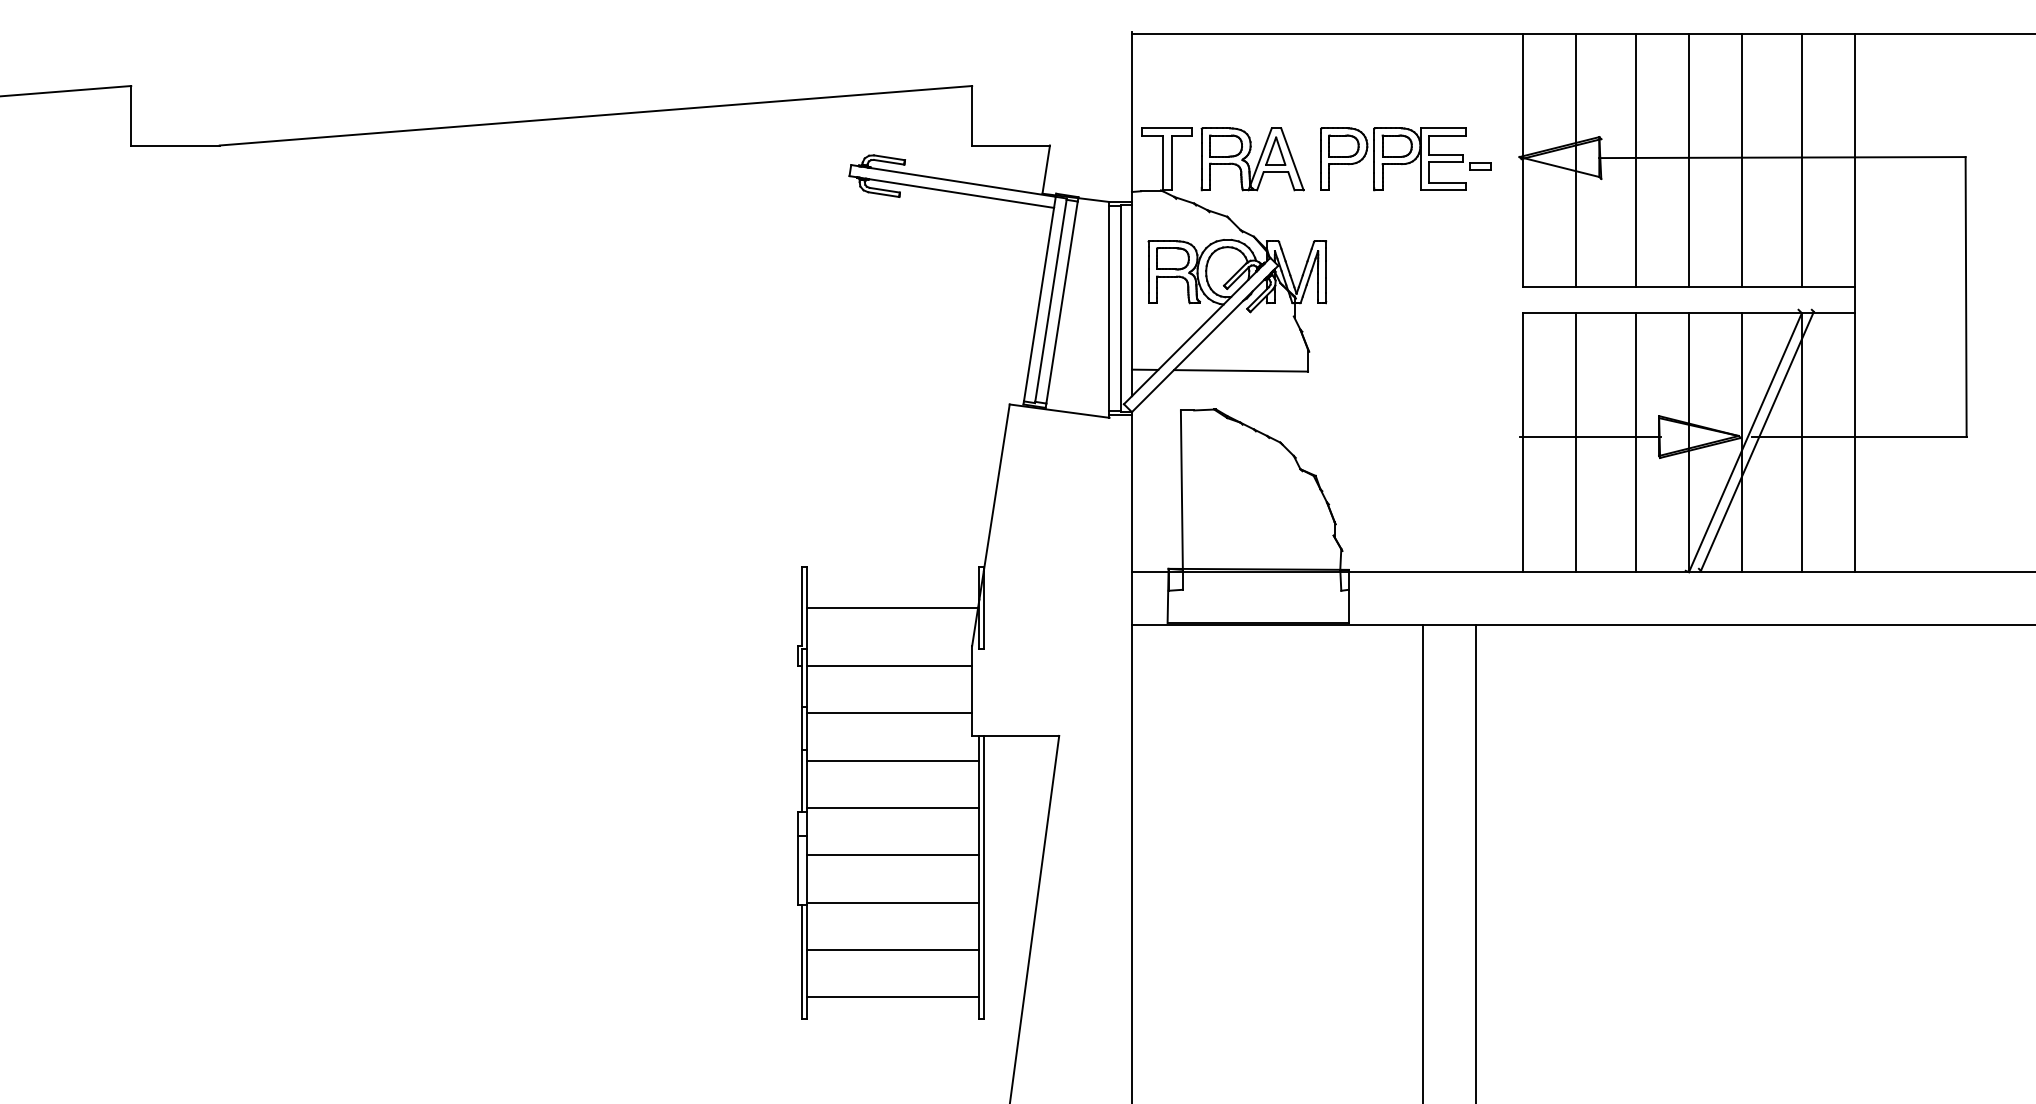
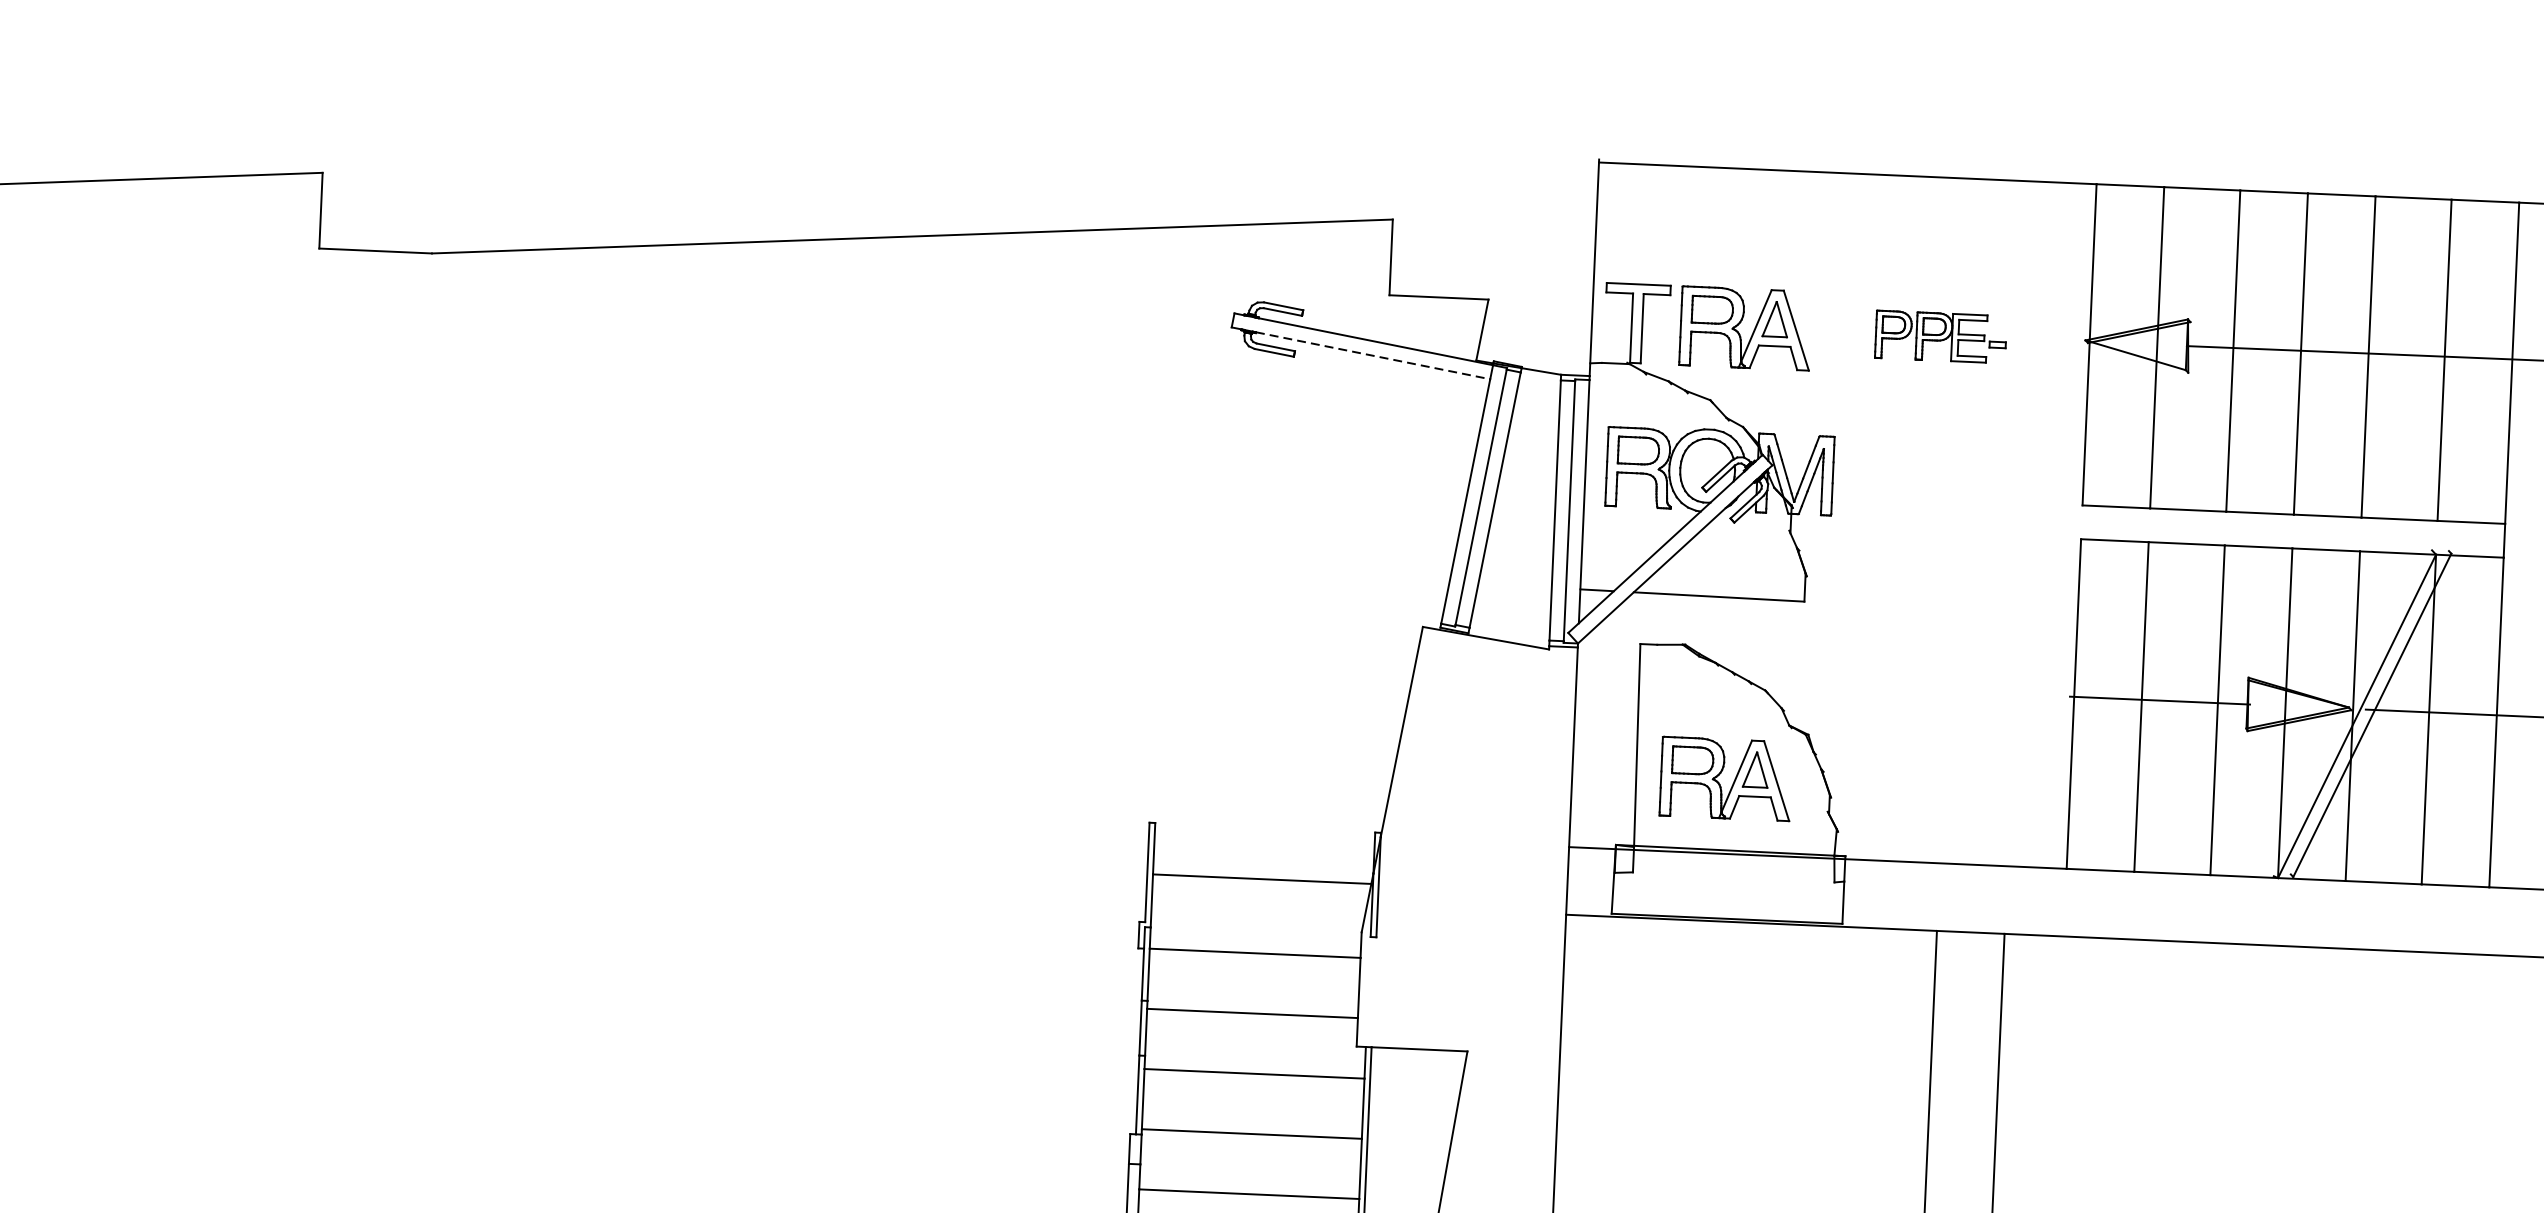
part: (1405, 159) -> (1940, 337), size x0.6
line: (961, 193) -> (1373, 355), solid -> dashed
part: (1252, 513) -> (1725, 779), added

